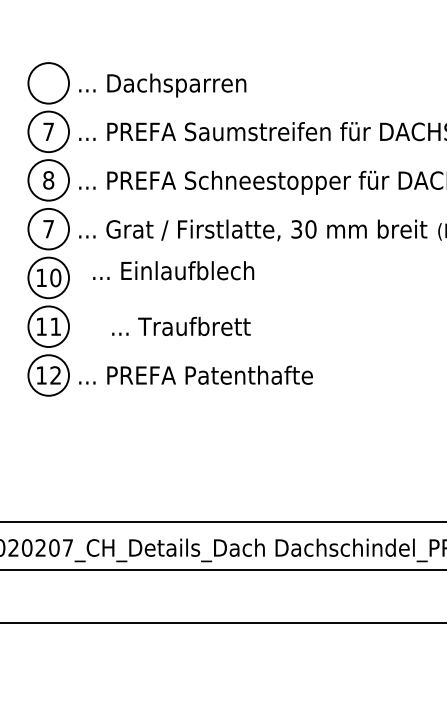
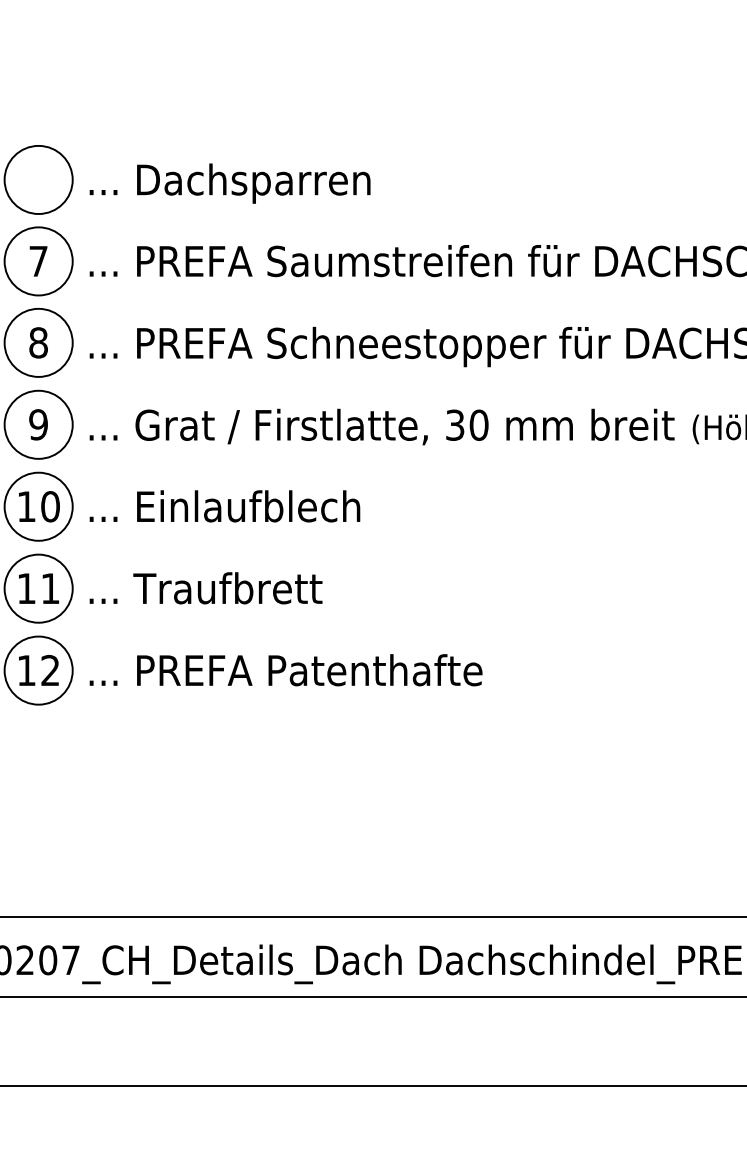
text: (48, 228) -> (38, 423), 7 -> 9
text: (173, 270) -> (224, 506), moved
text: (181, 326) -> (206, 588), moved

